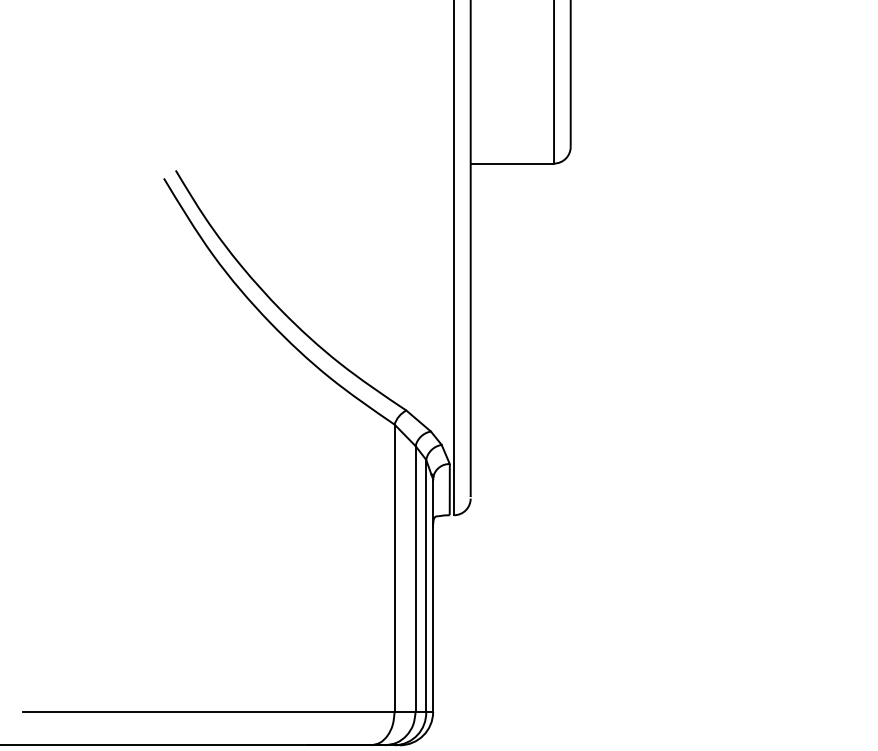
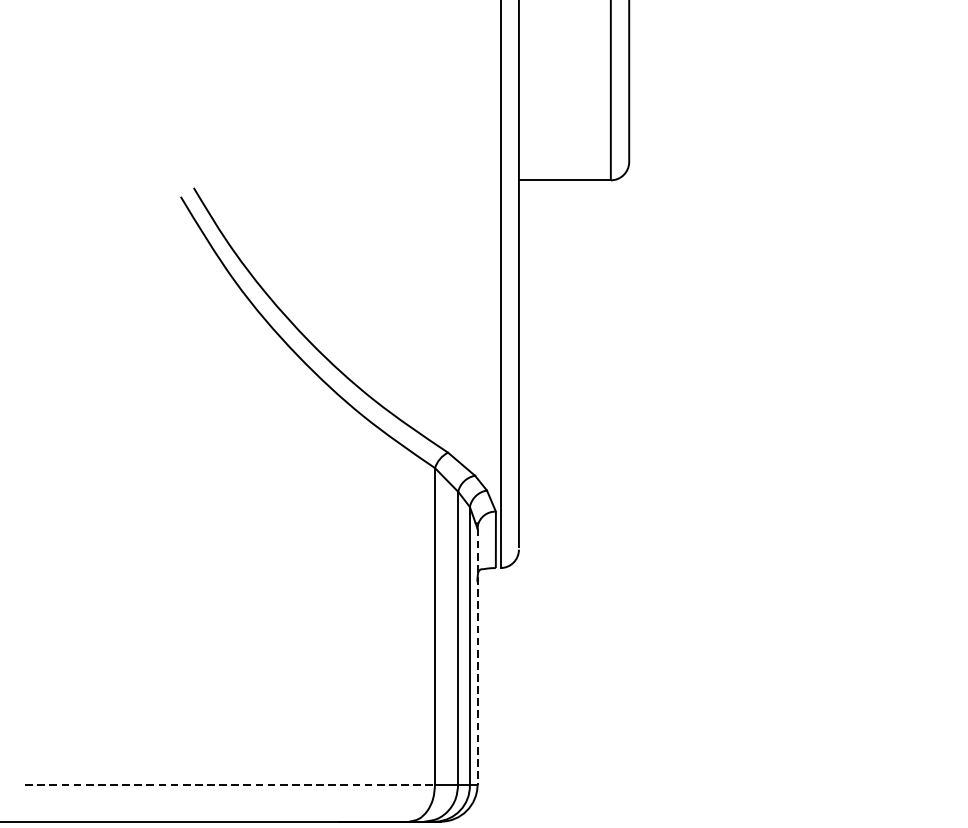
line: (433, 596) -> (477, 657), solid -> dashed
line: (208, 711) -> (229, 784), solid -> dashed

